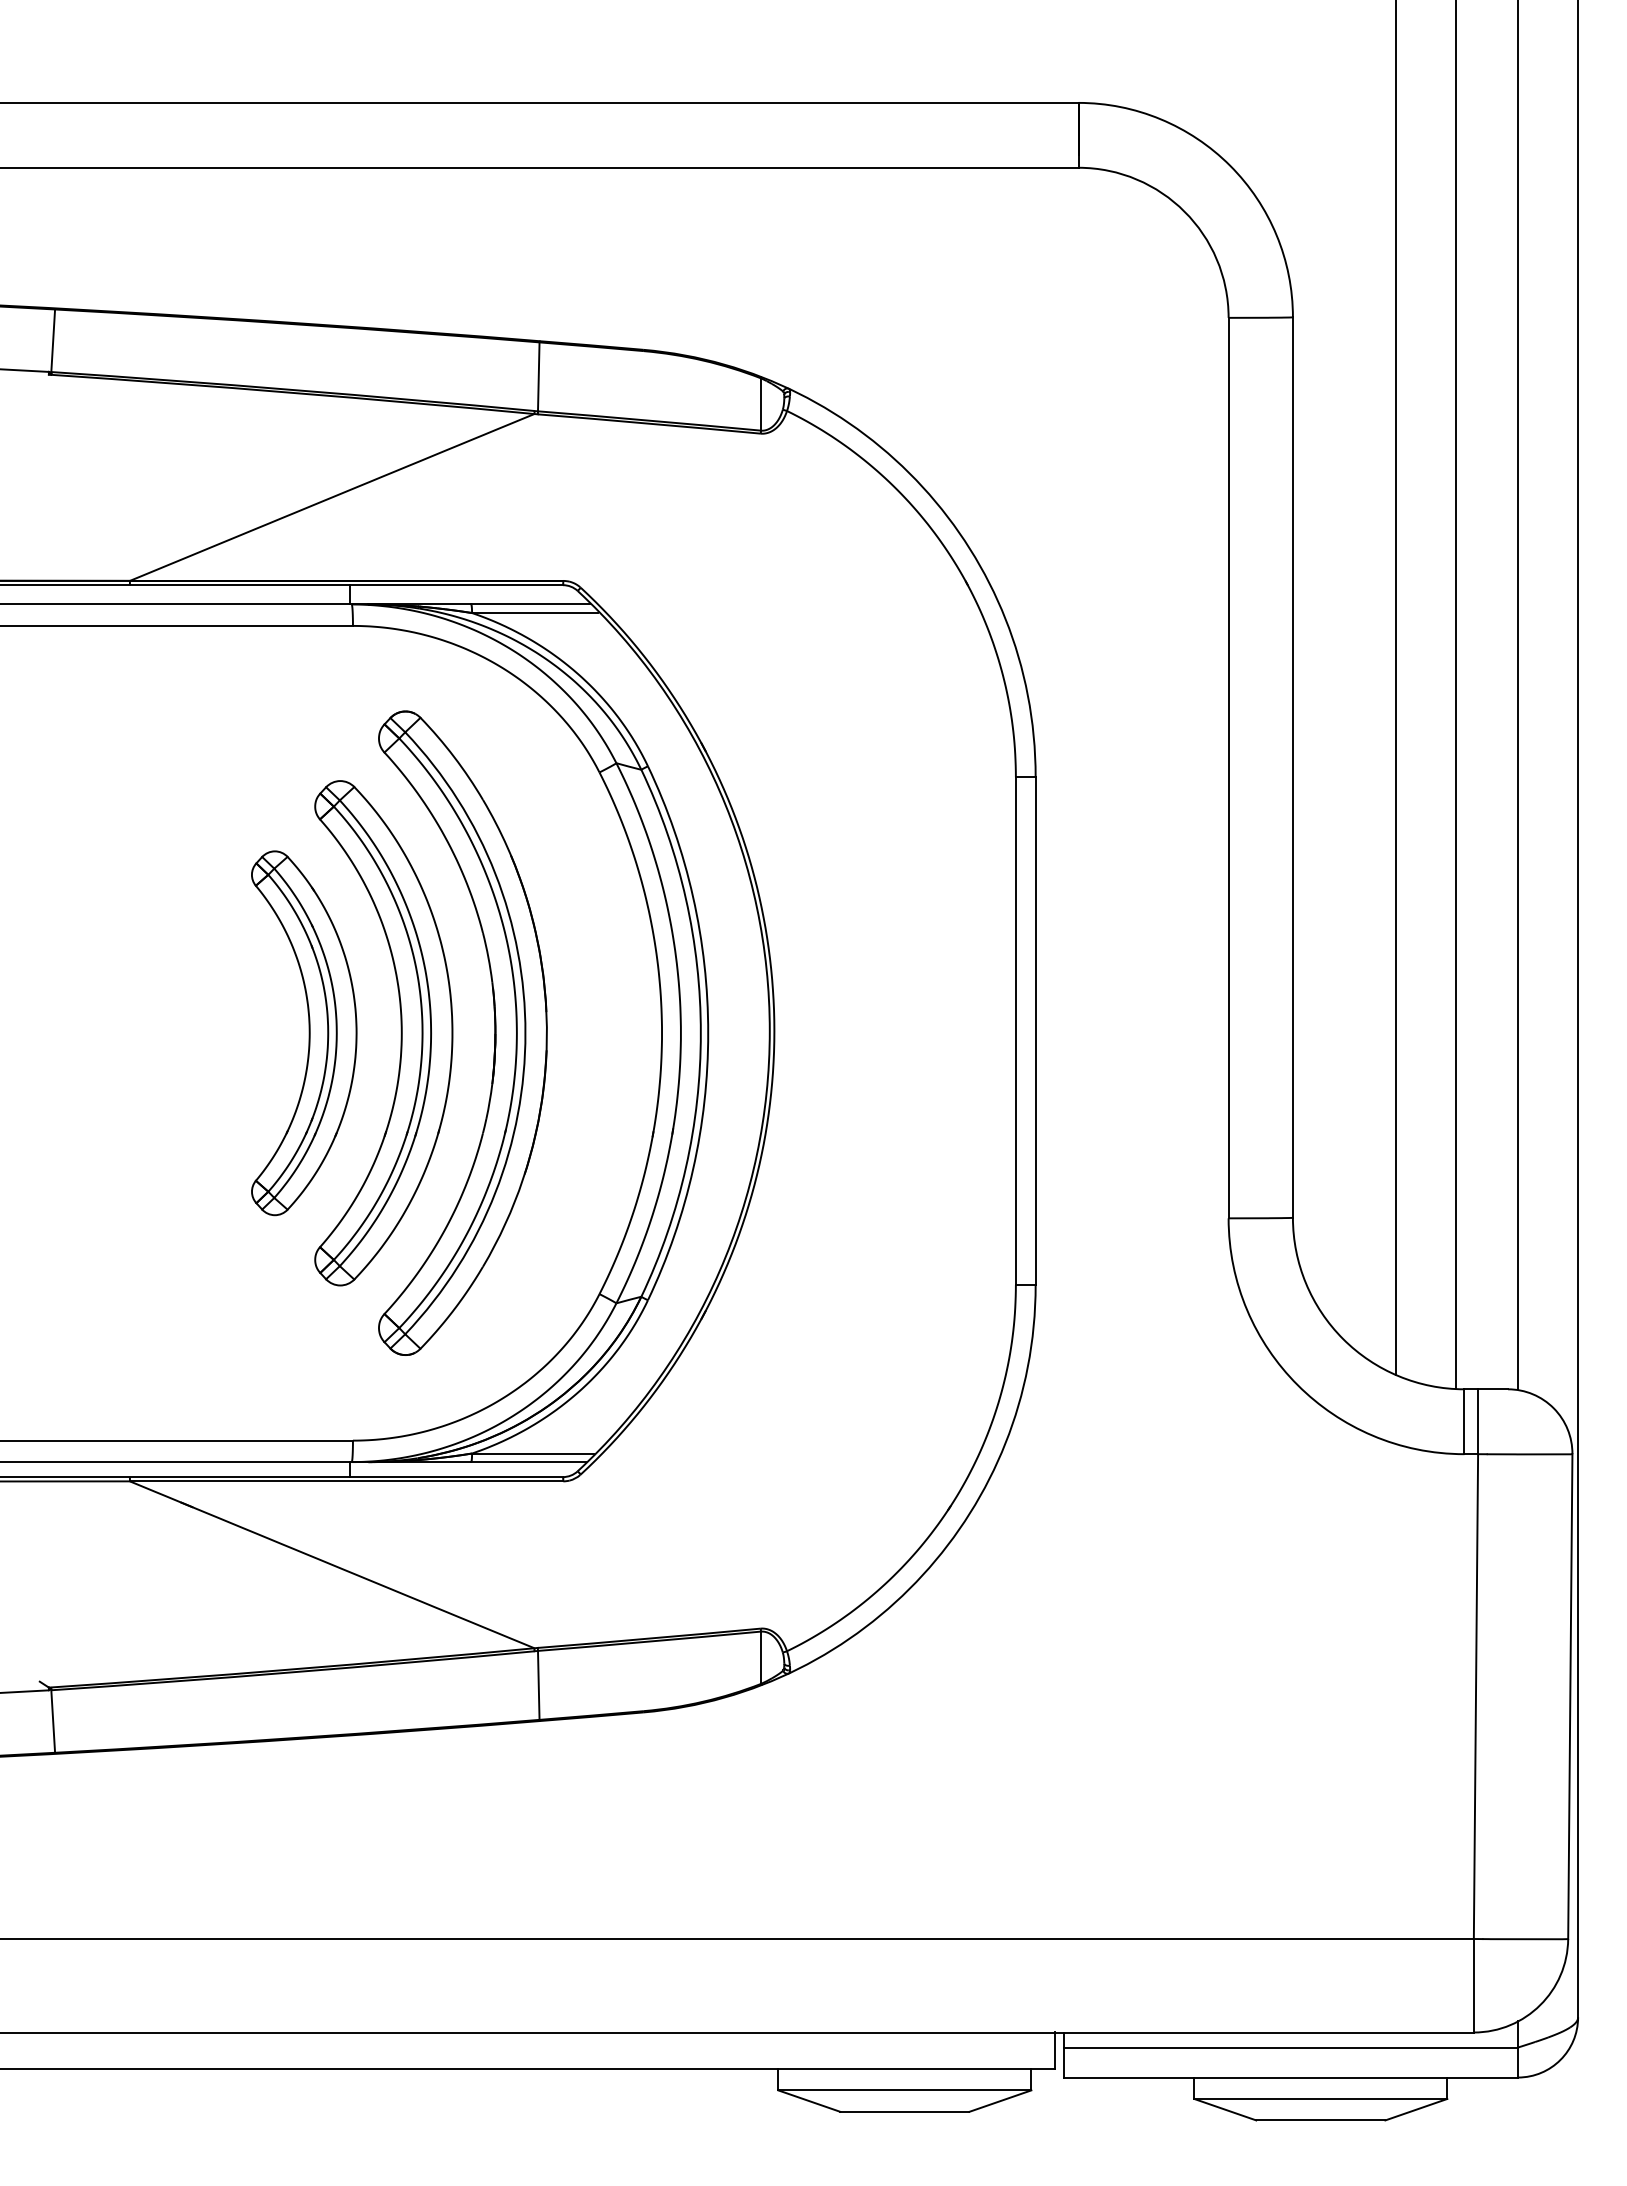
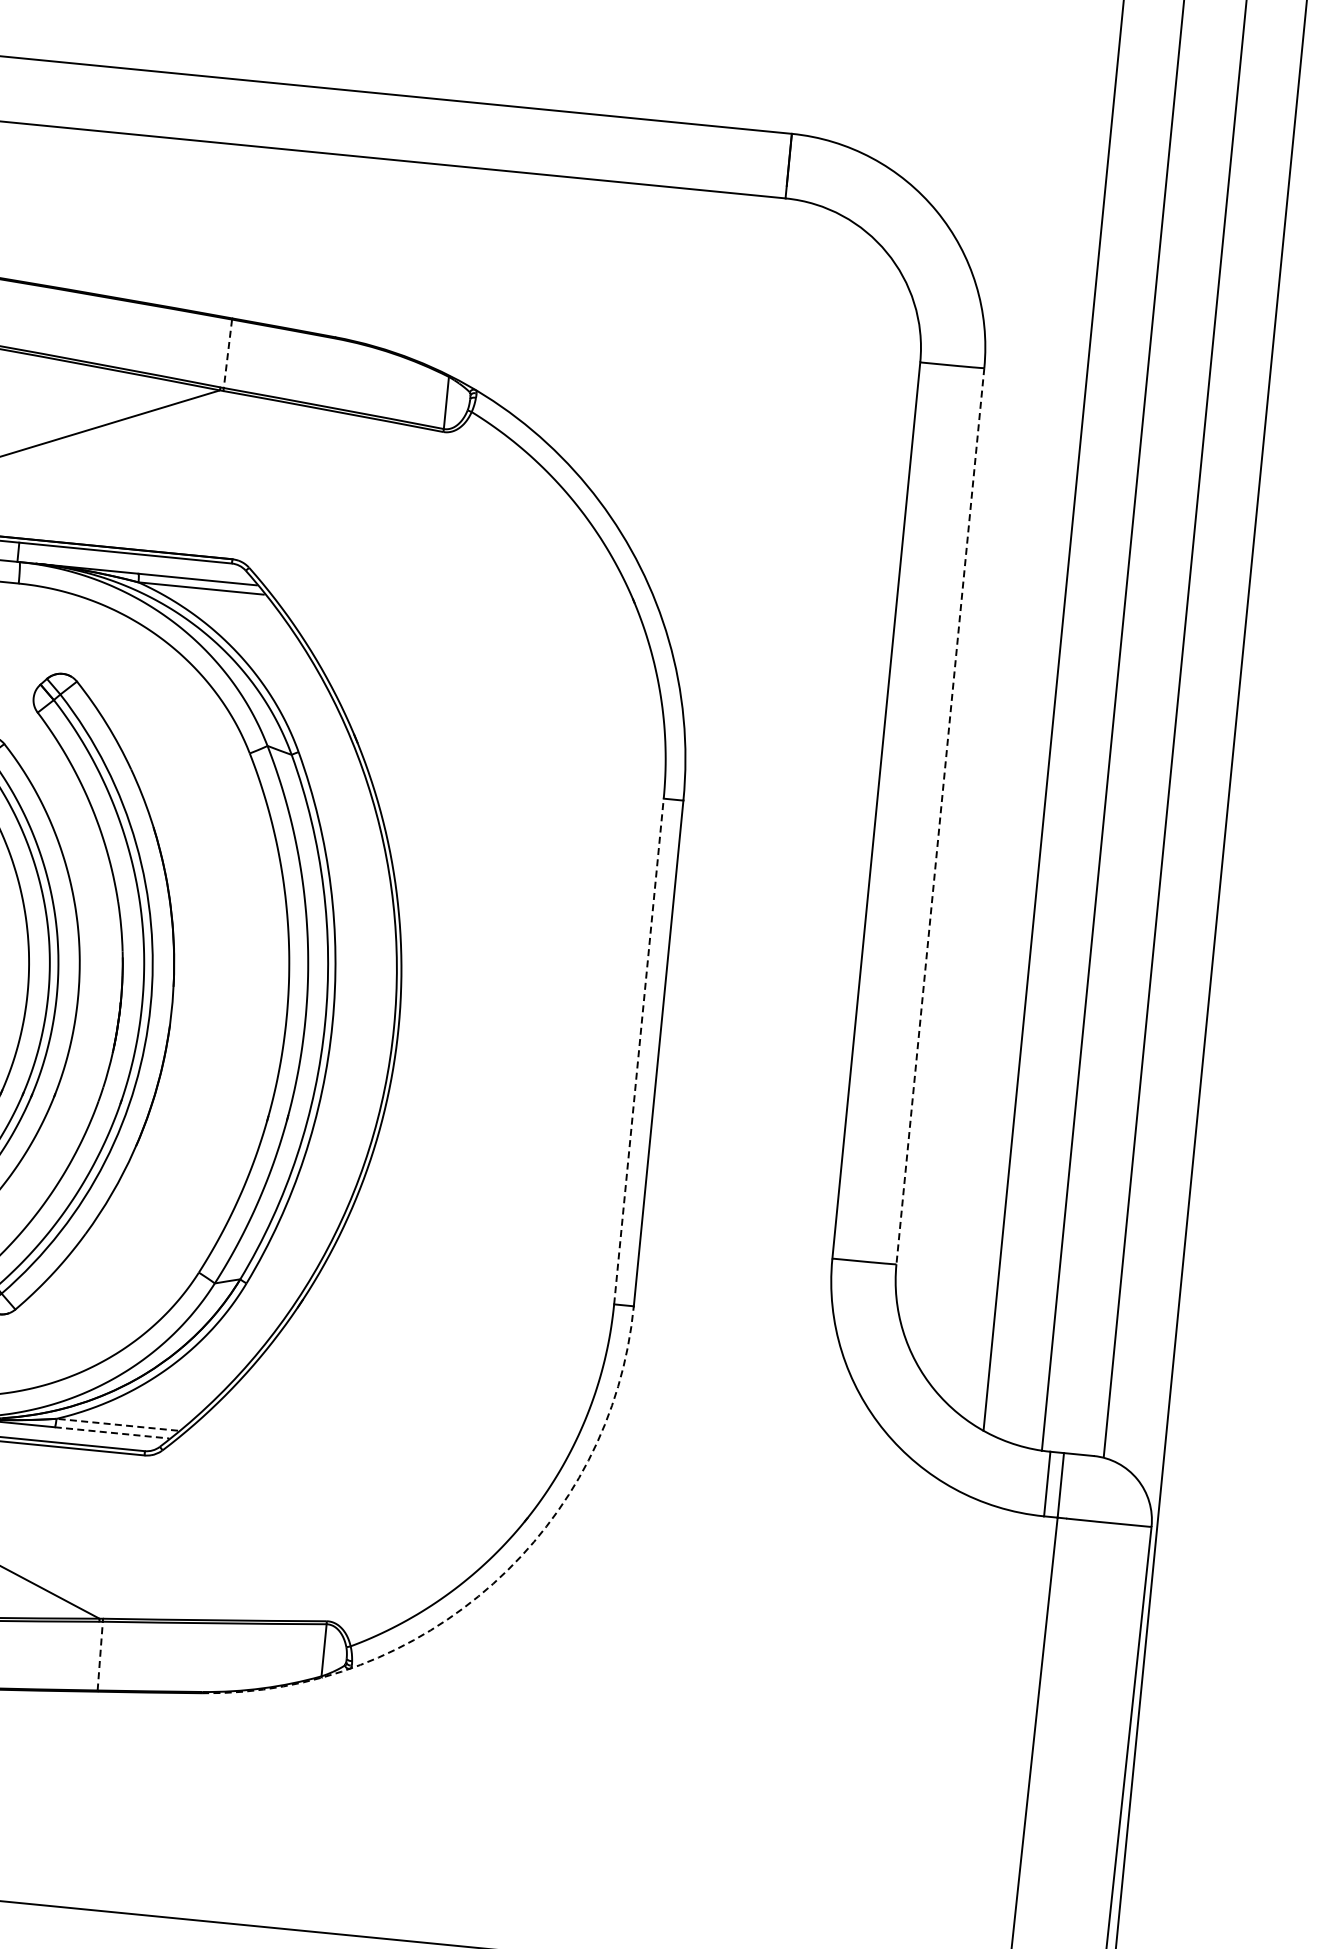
line: (538, 377) -> (227, 354), solid -> dashed
line: (1292, 768) -> (939, 817), solid -> dashed
line: (1015, 1030) -> (638, 1050), solid -> dashed
line: (532, 1453) -> (116, 1424), solid -> dashed
line: (528, 1462) -> (111, 1433), solid -> dashed
arc: (922, 1575) -> (492, 1584), solid -> dashed
line: (538, 1684) -> (100, 1655), solid -> dashed

